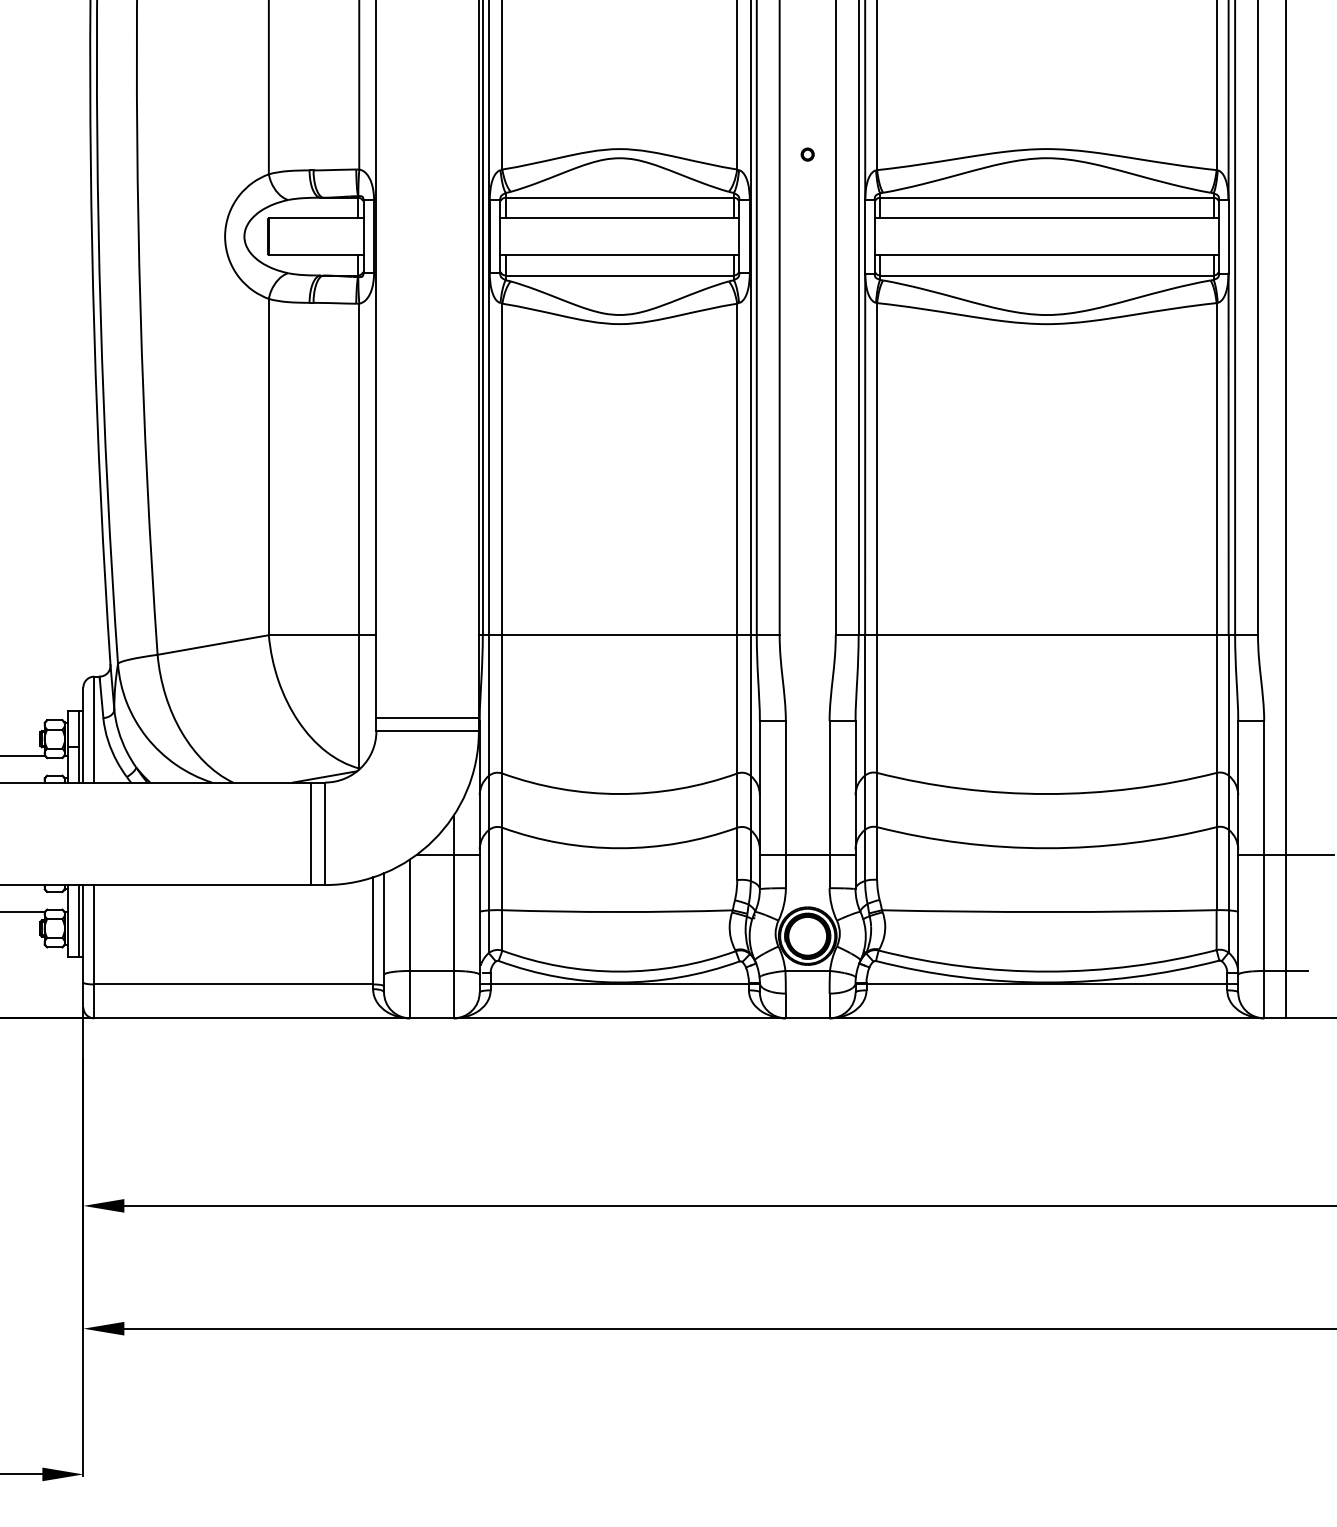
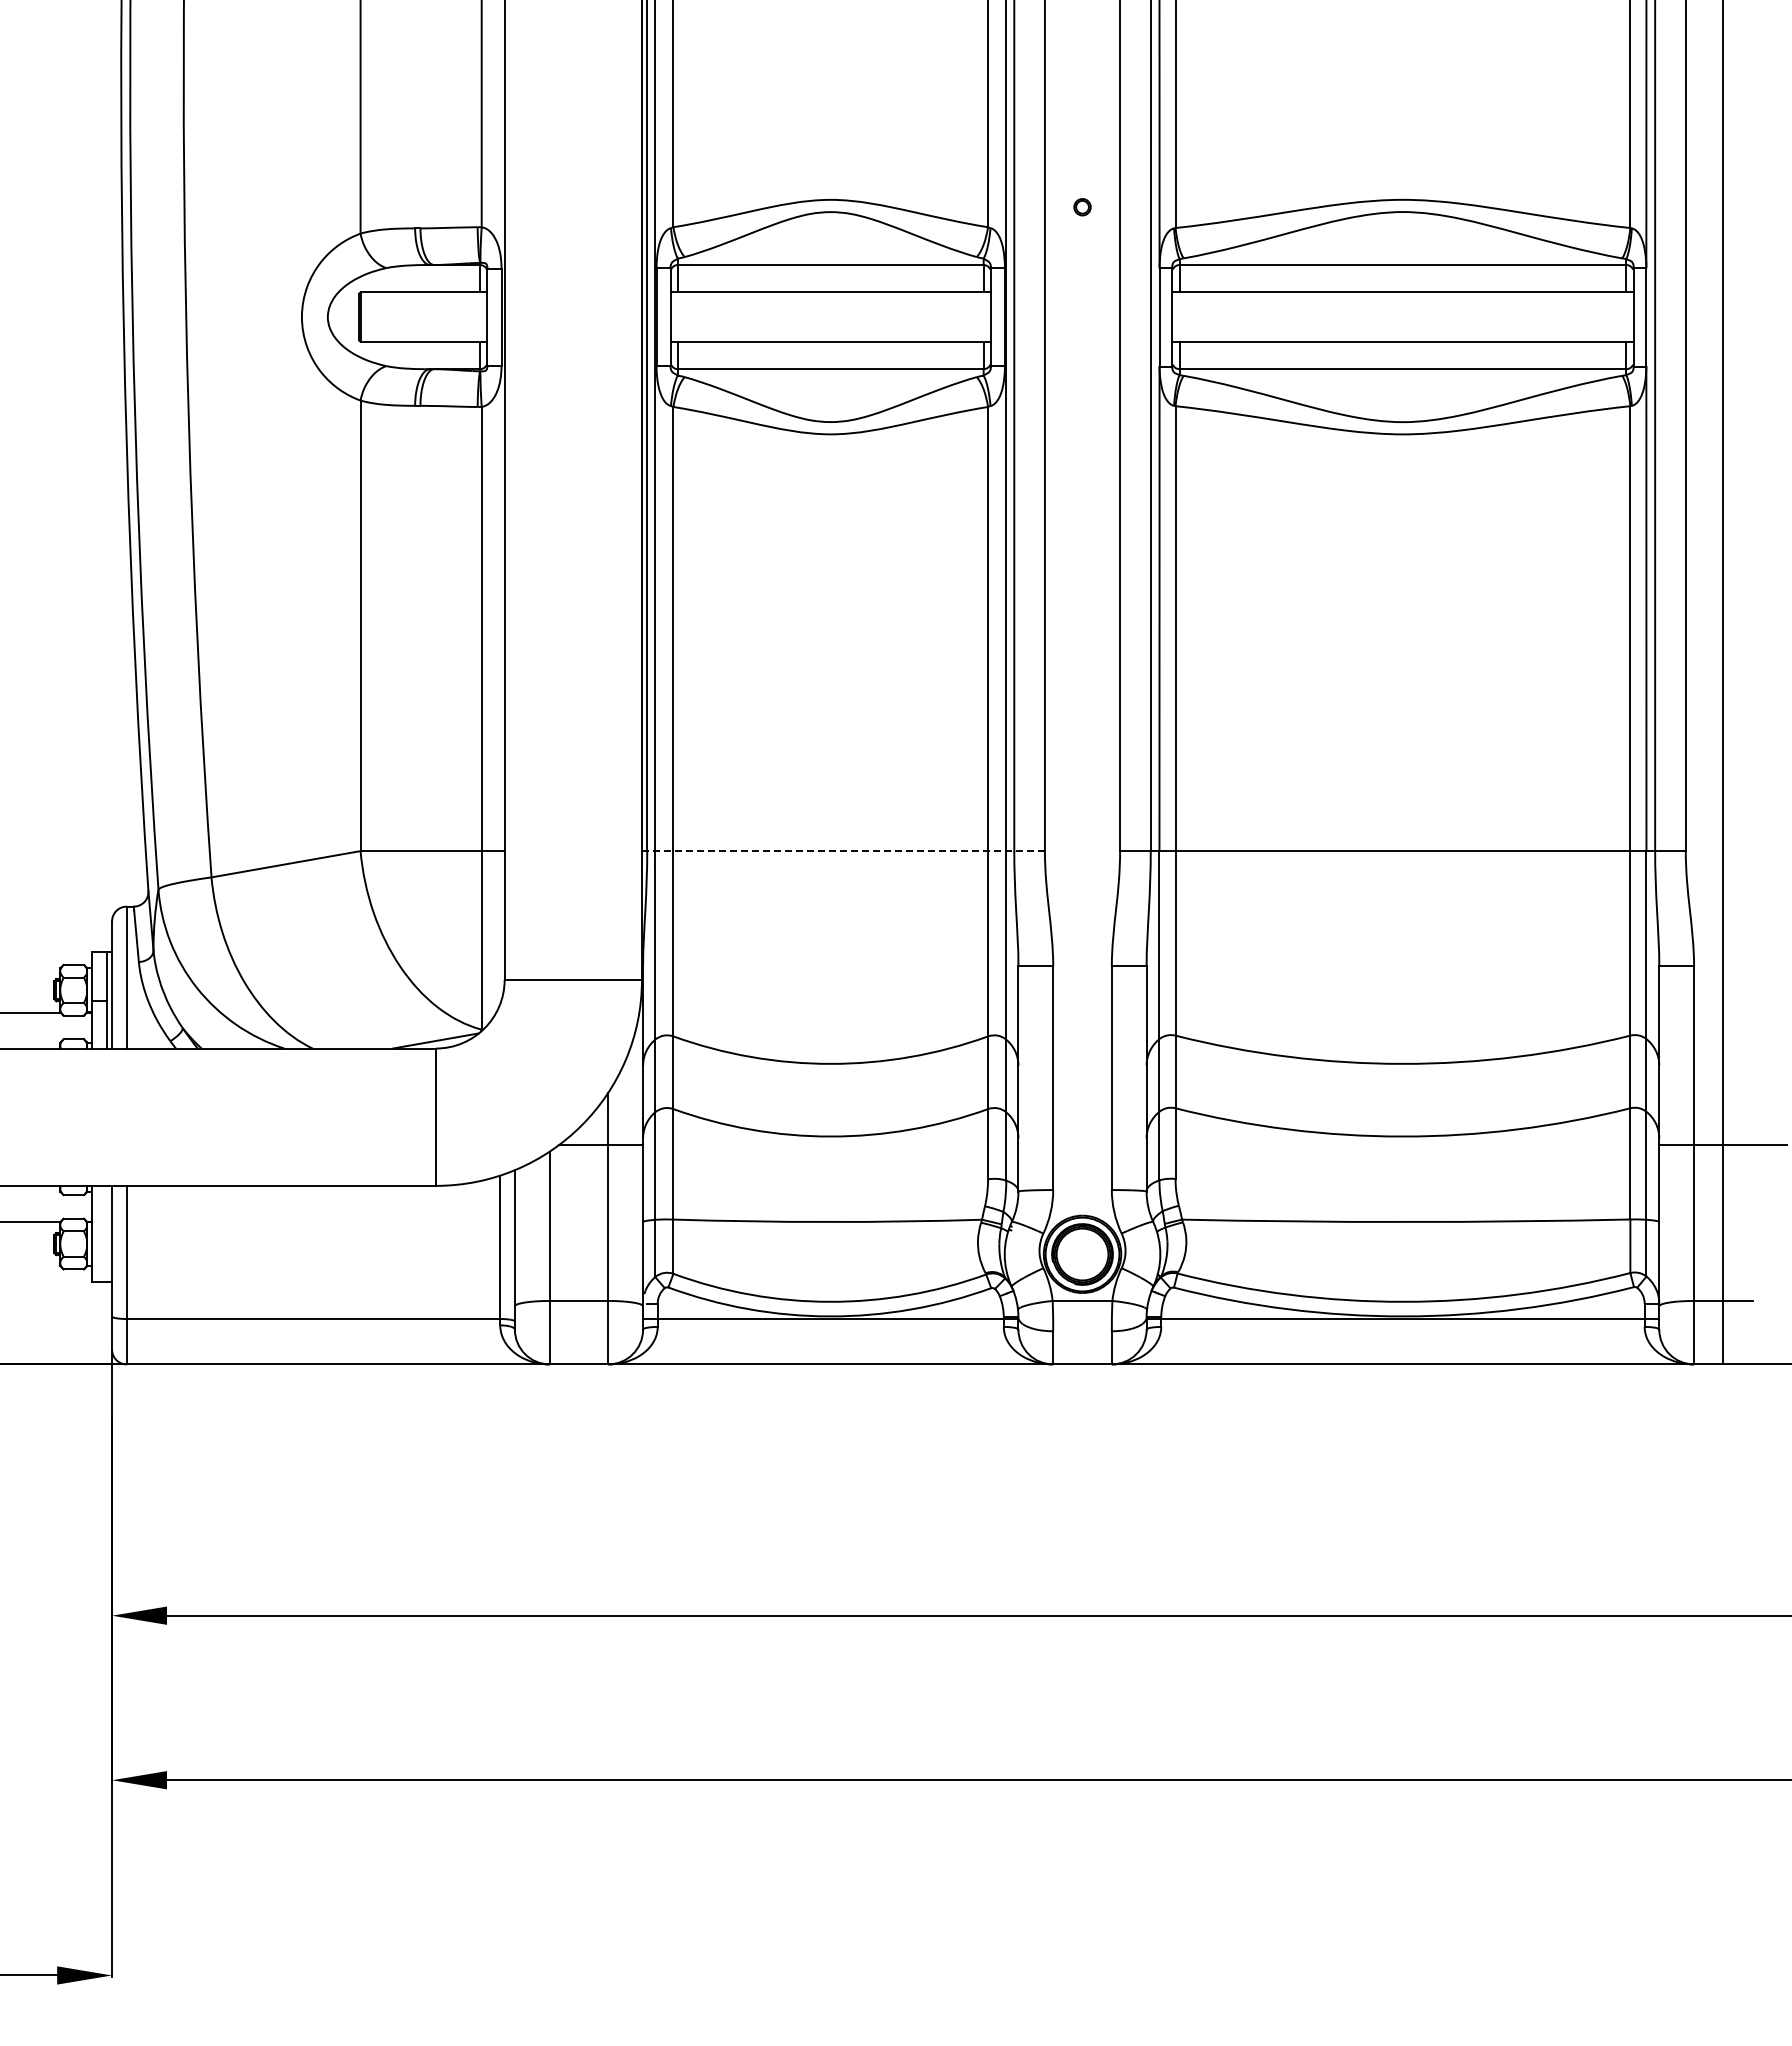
line: (628, 635) -> (842, 851), solid -> dashed
line: (427, 717) -> (572, 961), removed
line: (311, 833) -> (417, 1116), removed
line: (807, 854) -> (1082, 1144), removed
line: (79, 920) -> (106, 1233), removed

